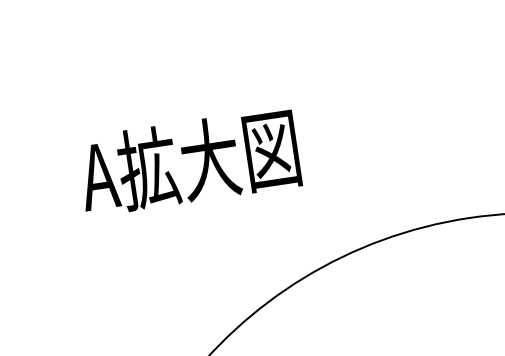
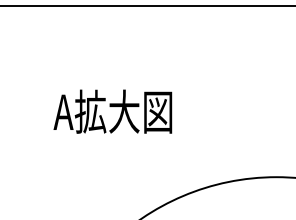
text: (188, 161) -> (112, 111), moved

